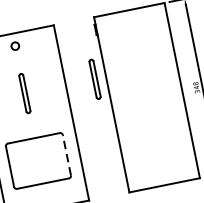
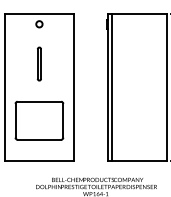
part: (93, 78) -> (97, 63), removed
line: (117, 102) -> (112, 86), added
line: (67, 154) -> (63, 120), dashed -> solid

